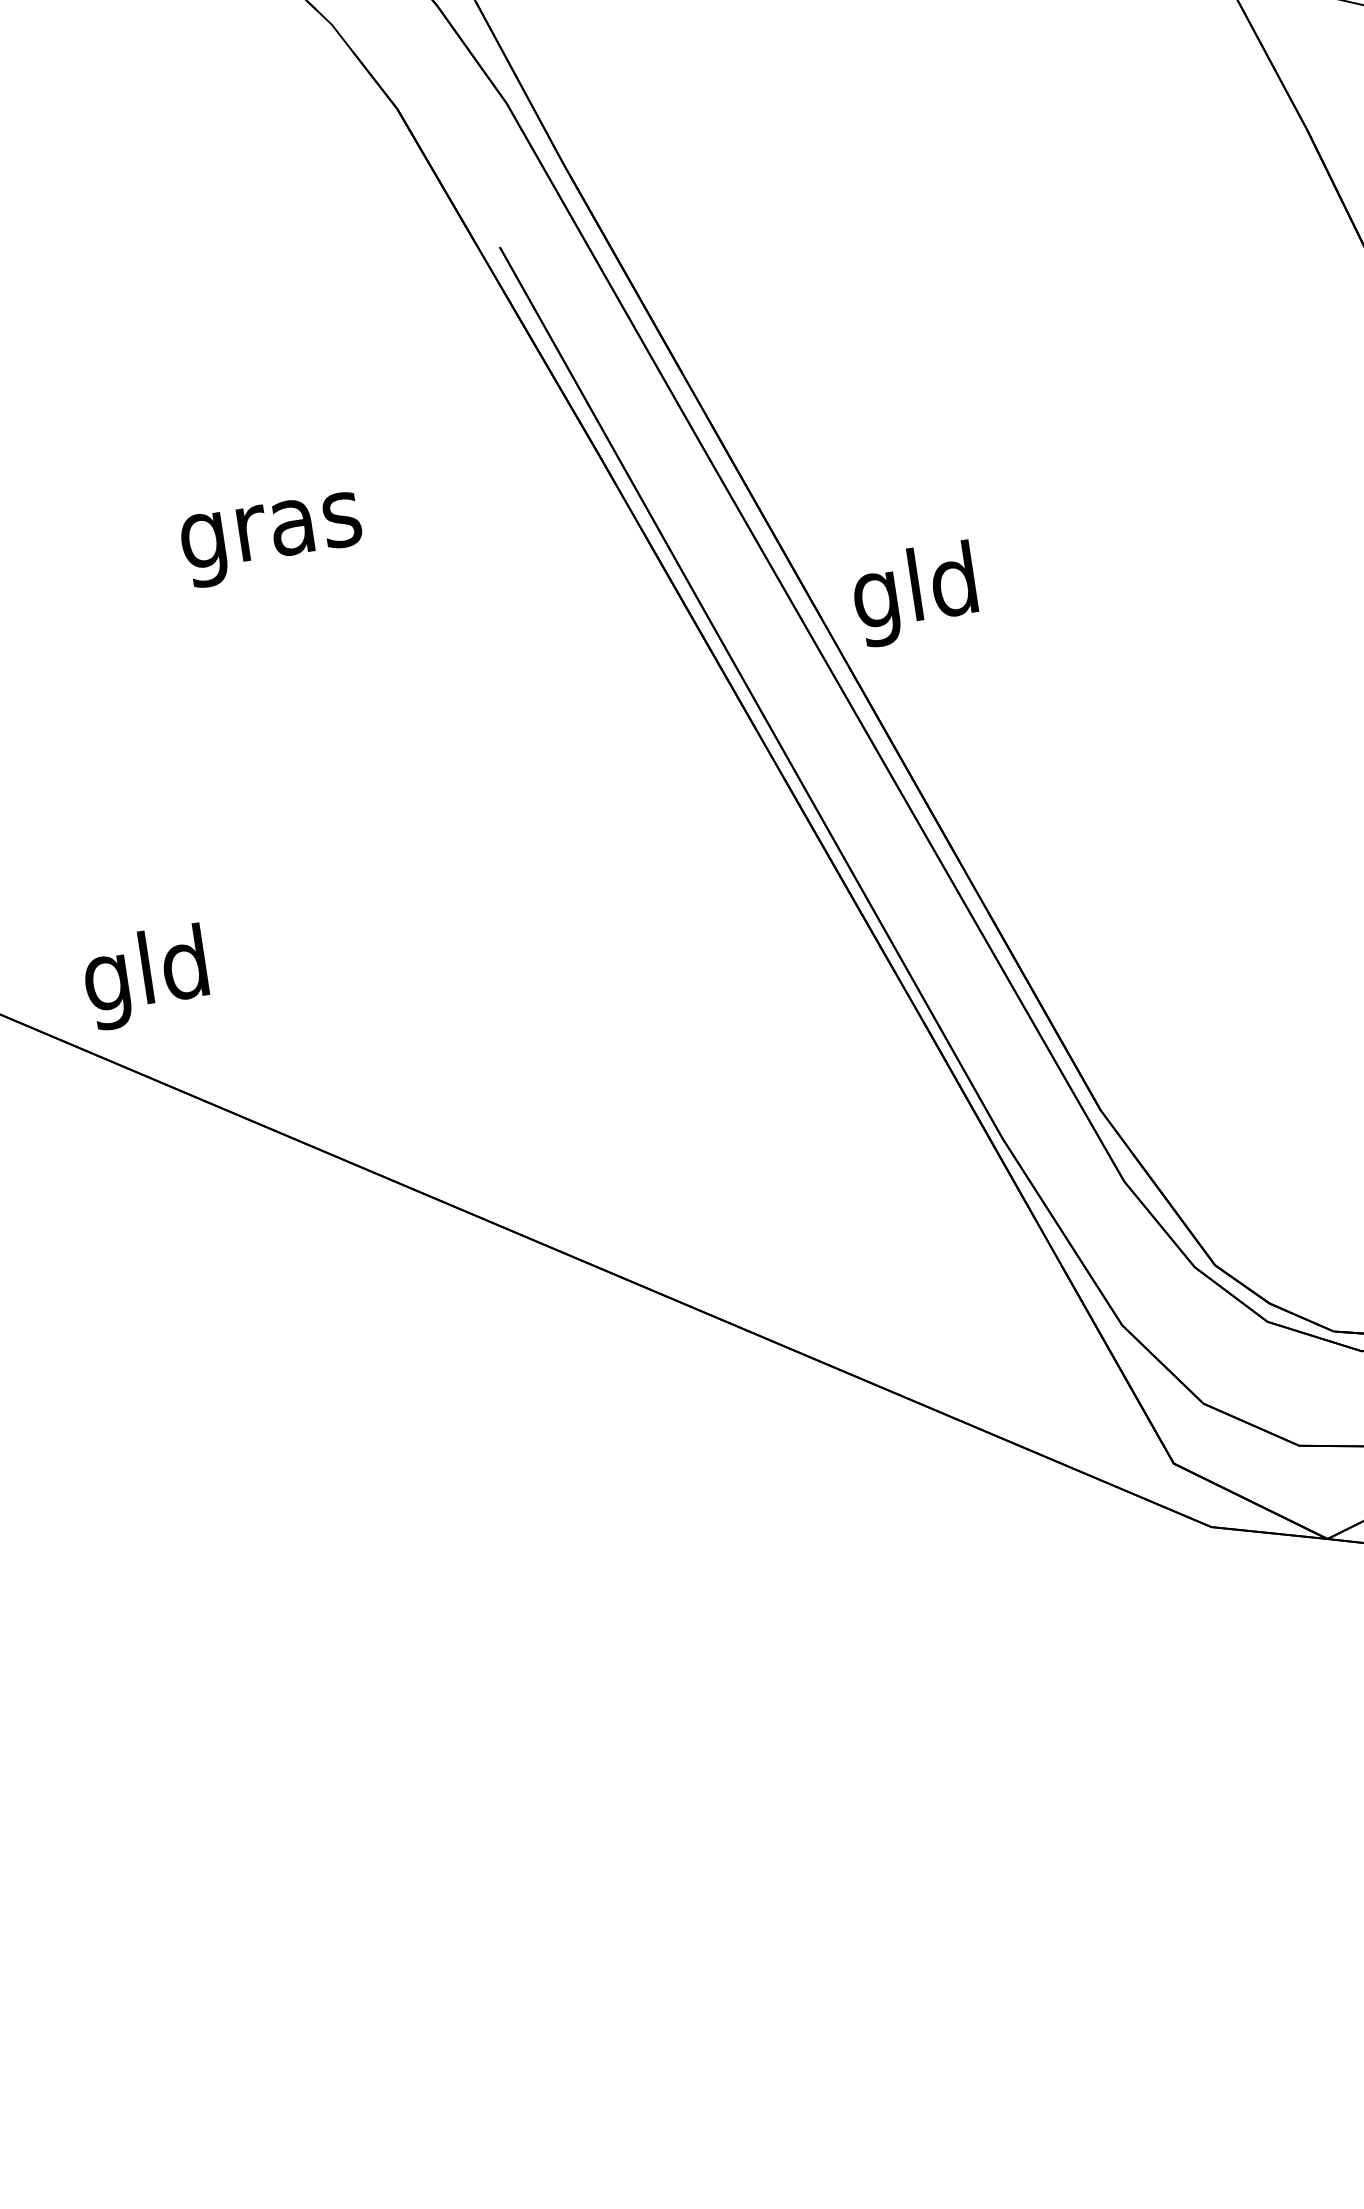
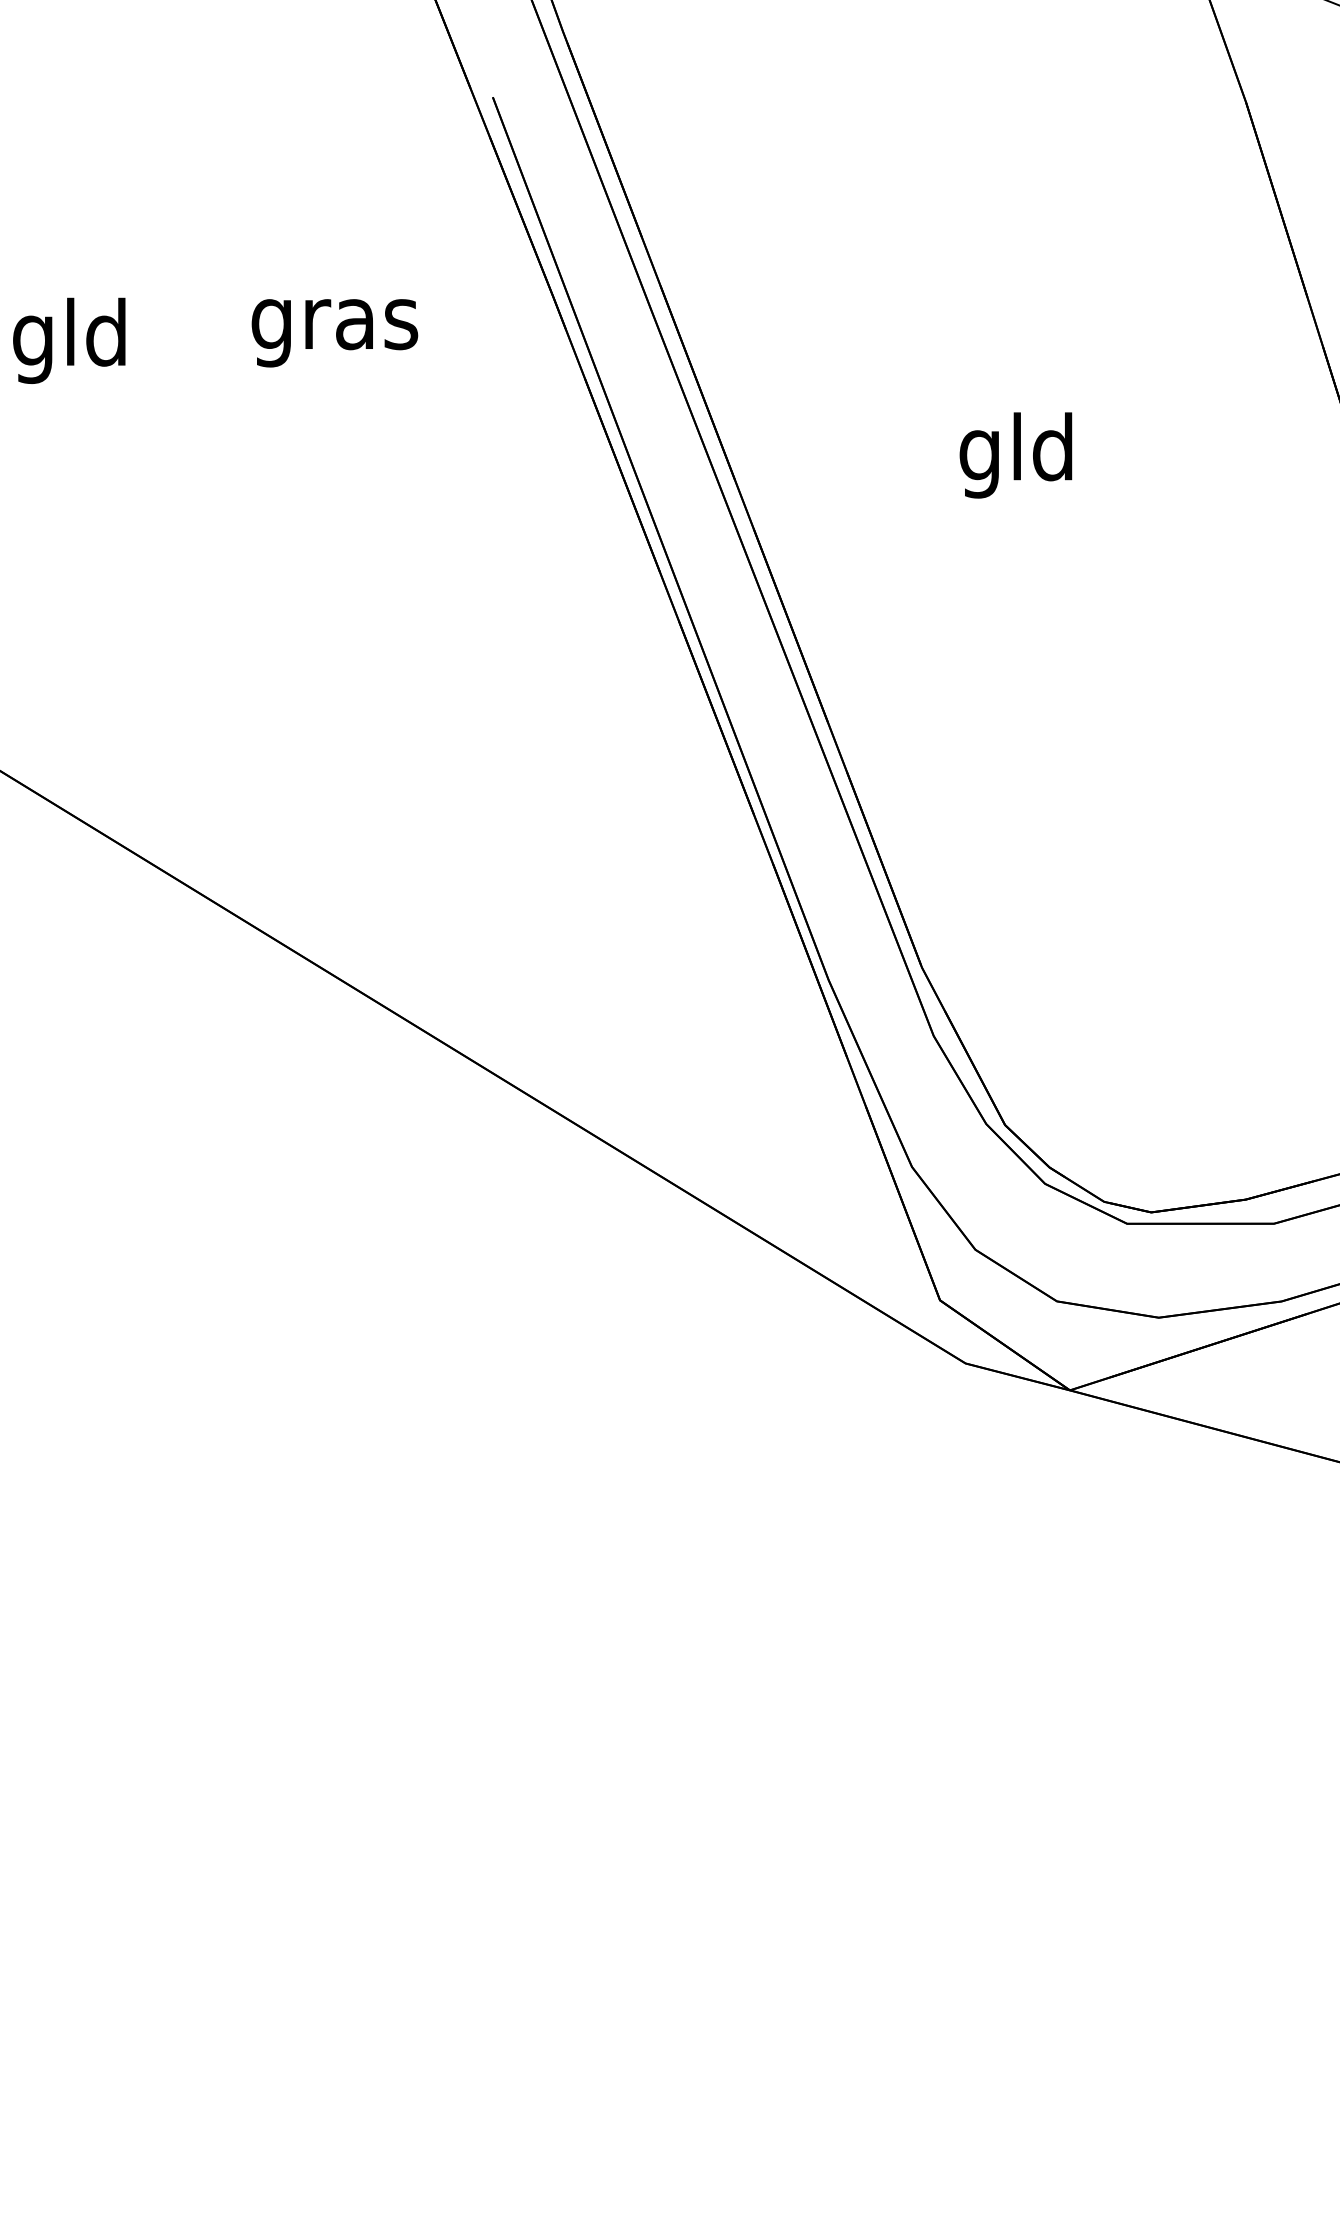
text: (272, 540) -> (334, 333), moved
text: (914, 594) -> (1015, 455), moved
text: (146, 977) -> (69, 340), moved

